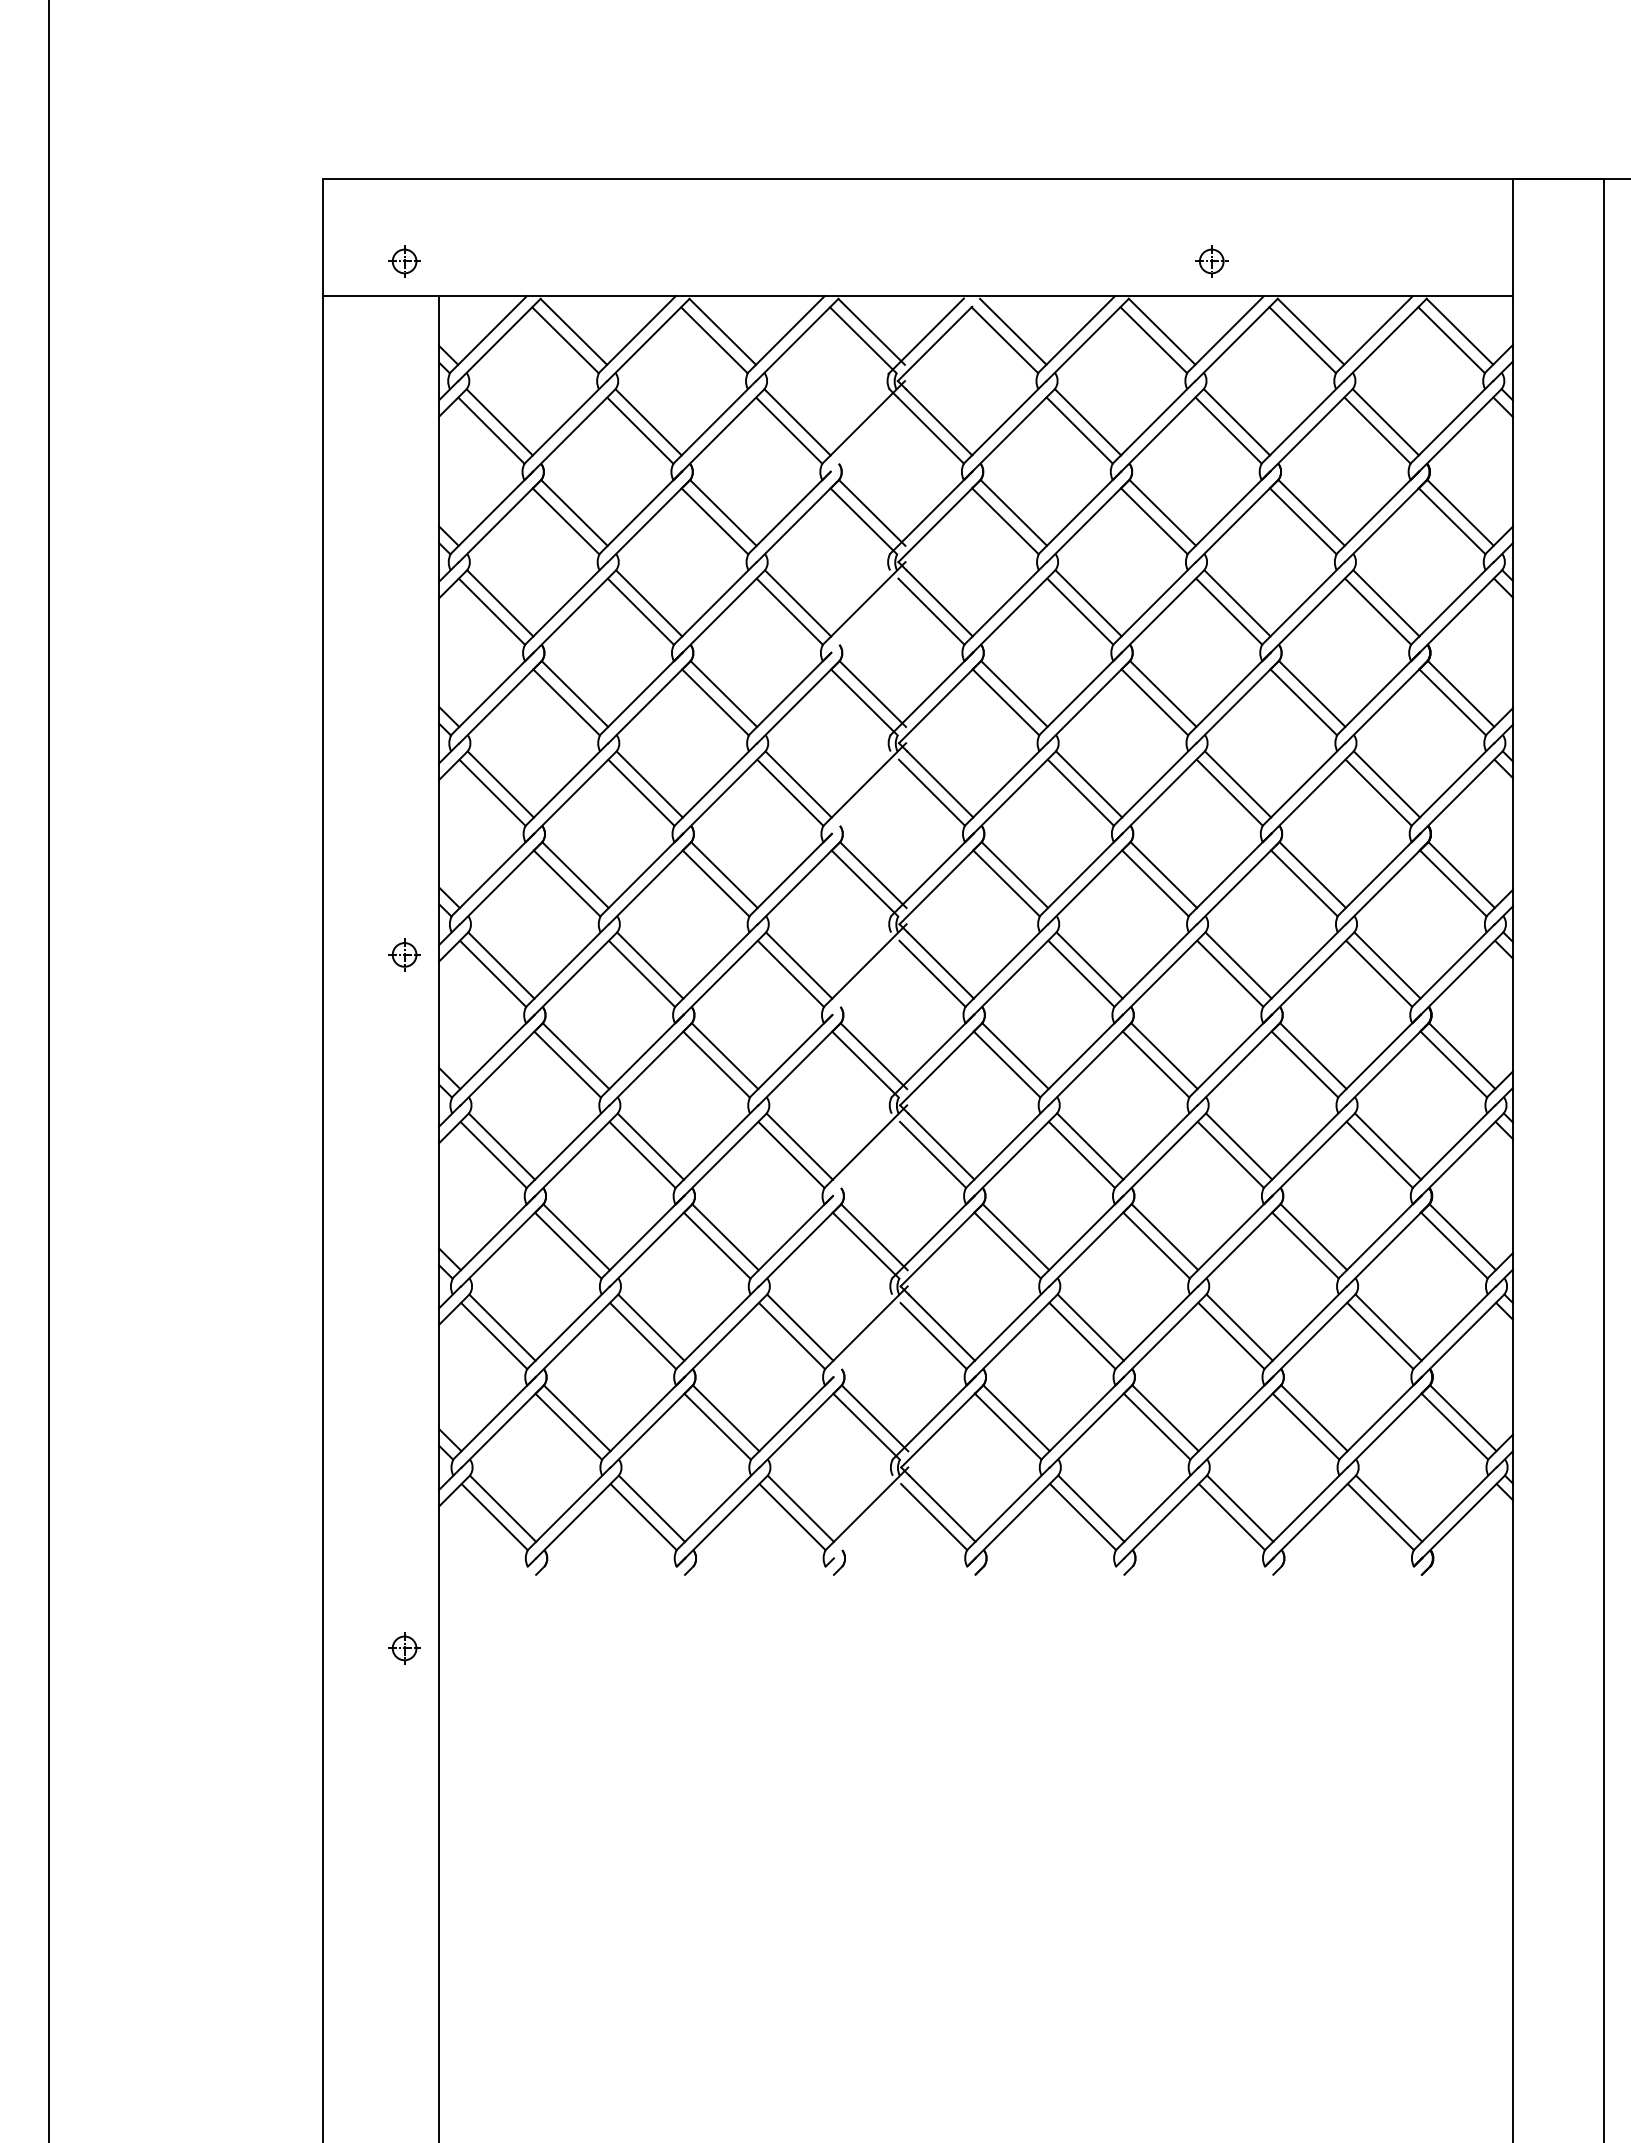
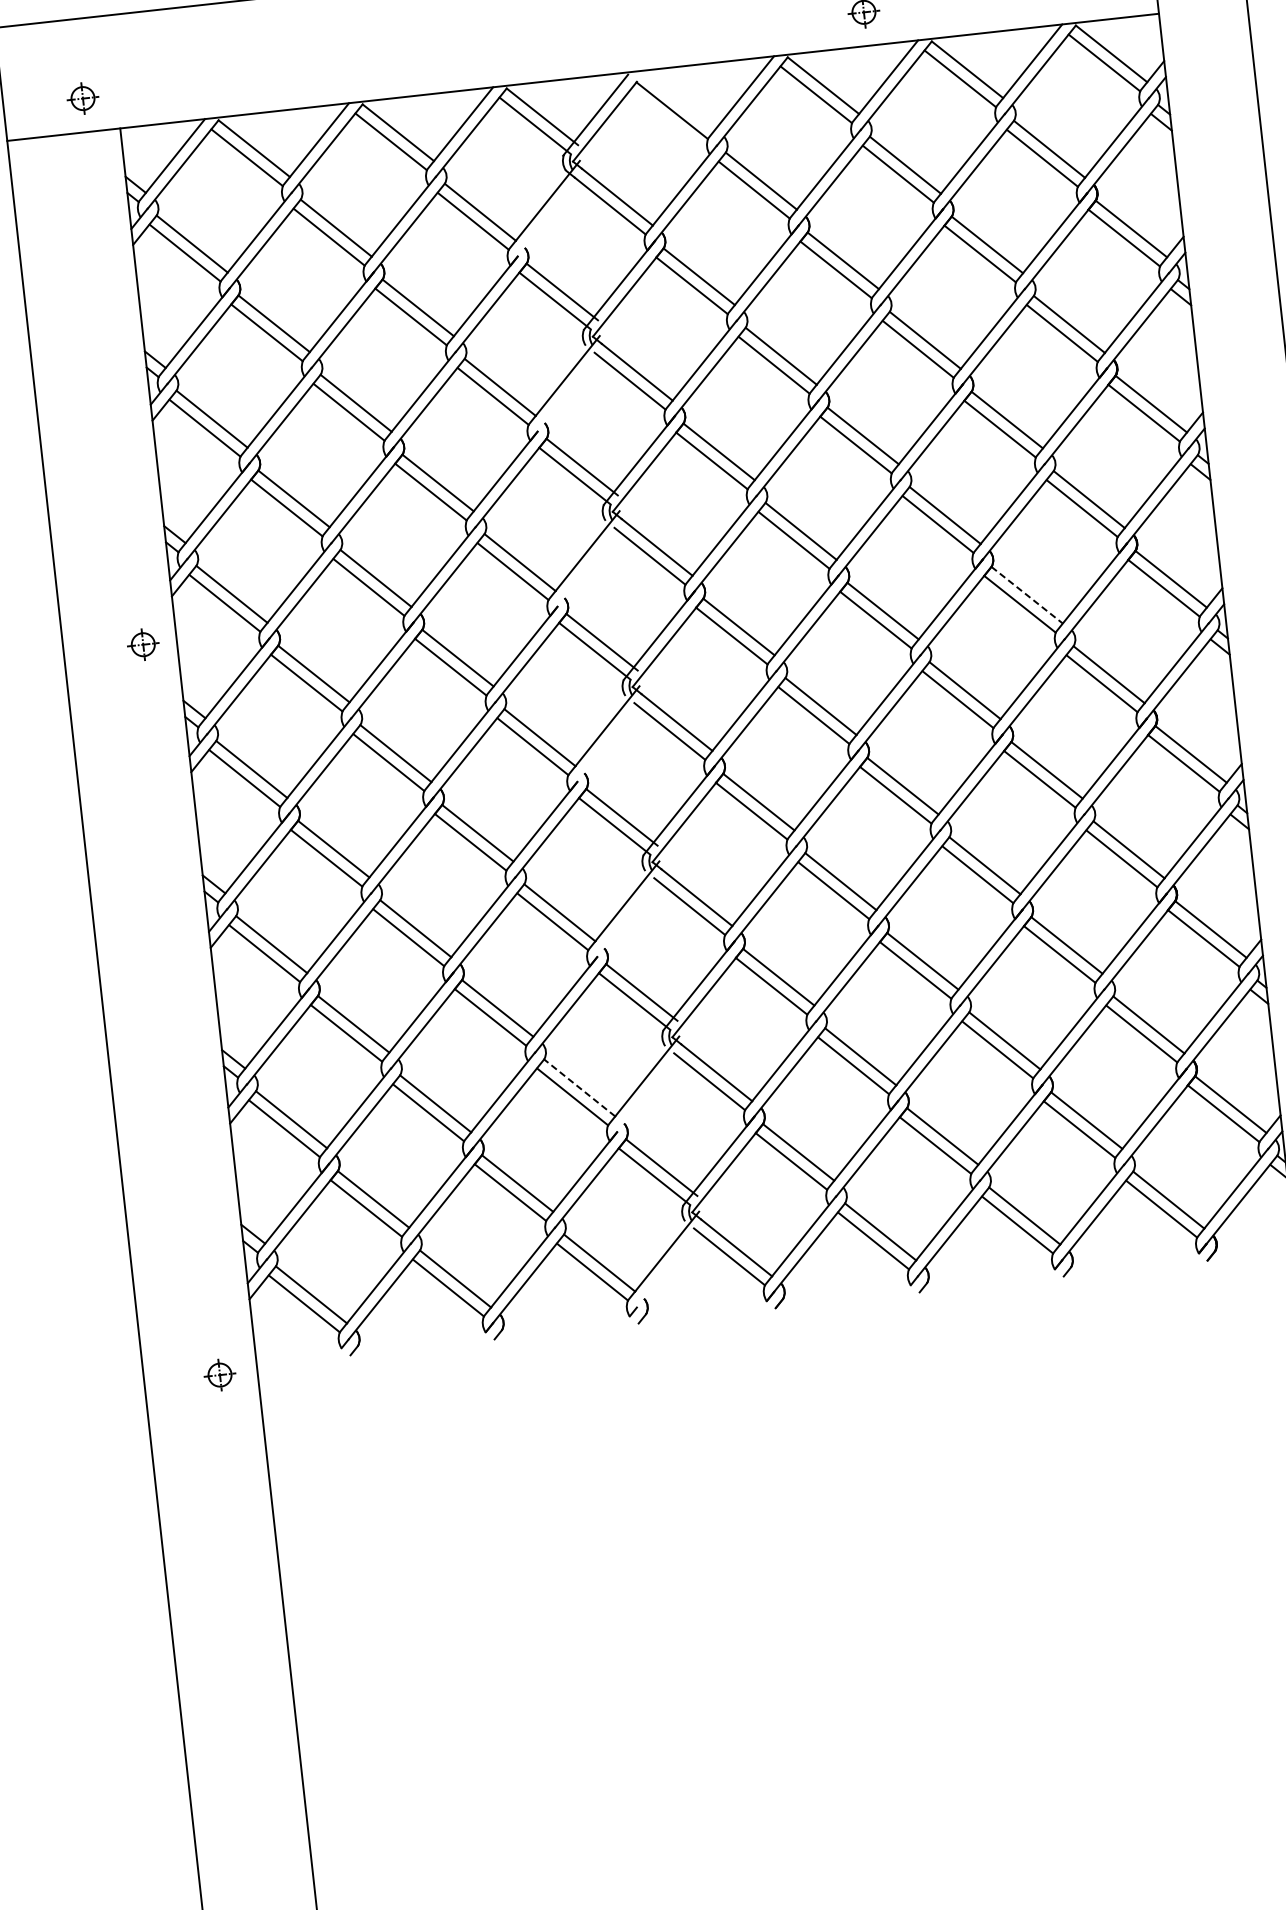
line: (1013, 331) -> (679, 101), removed
line: (1312, 875) -> (1026, 595), solid -> dashed
part: (404, 954) -> (143, 644), moved
line: (800, 1327) -> (579, 1087), solid -> dashed
part: (404, 1648) -> (219, 1375), moved

